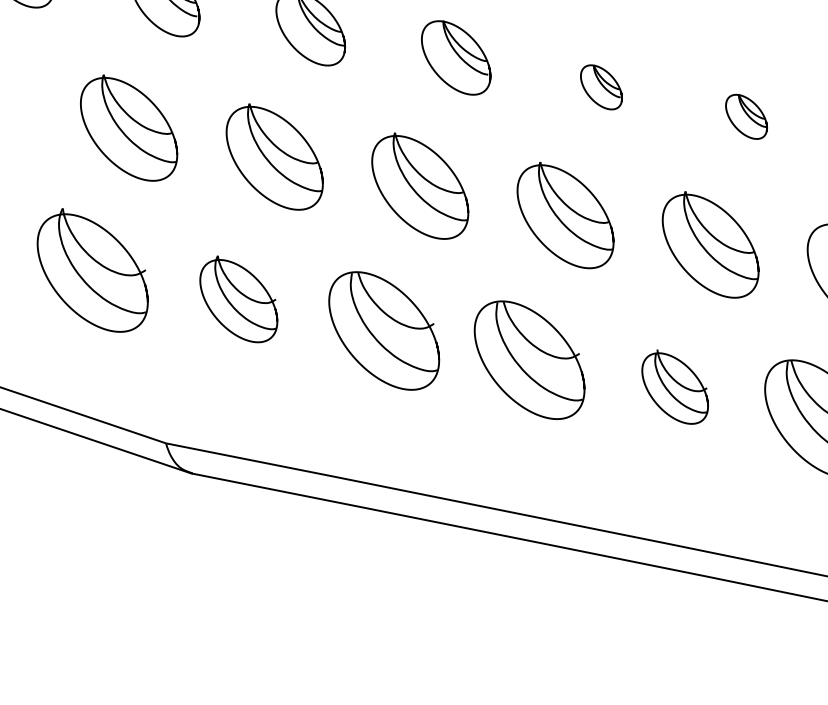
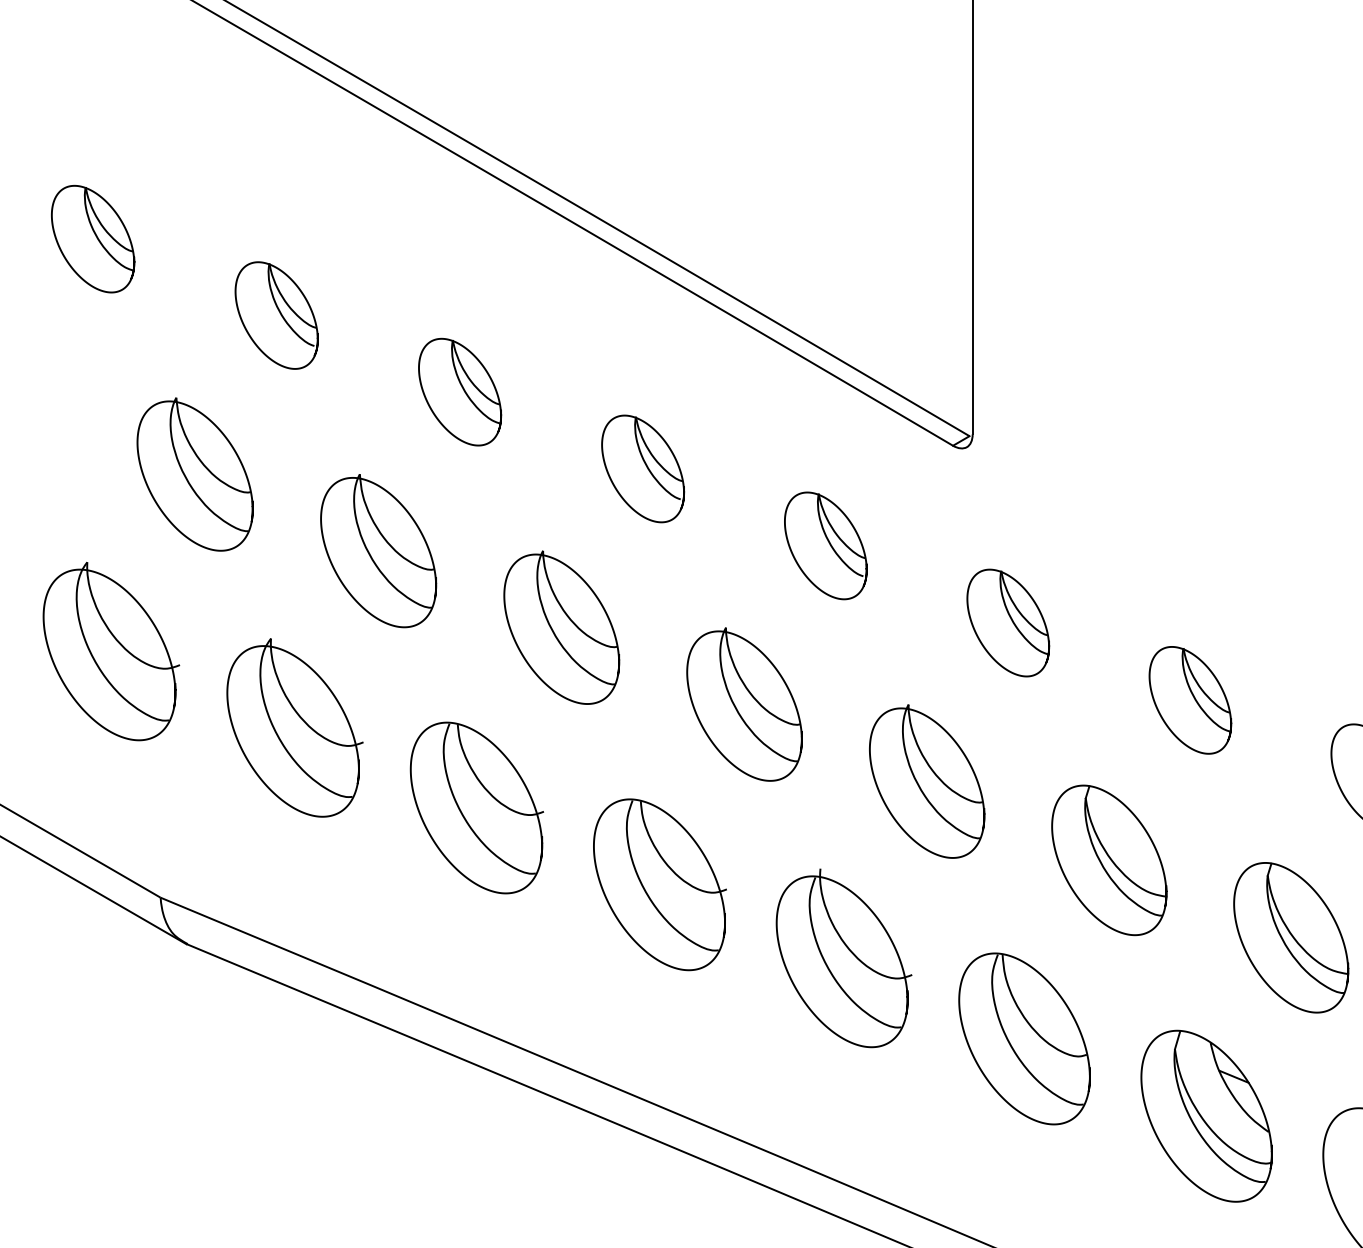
part: (601, 87) -> (825, 545), size x1.67
part: (746, 116) -> (1008, 622), size x1.67
part: (238, 298) -> (294, 727), size x1.43
part: (675, 387) -> (843, 958), size x1.67

